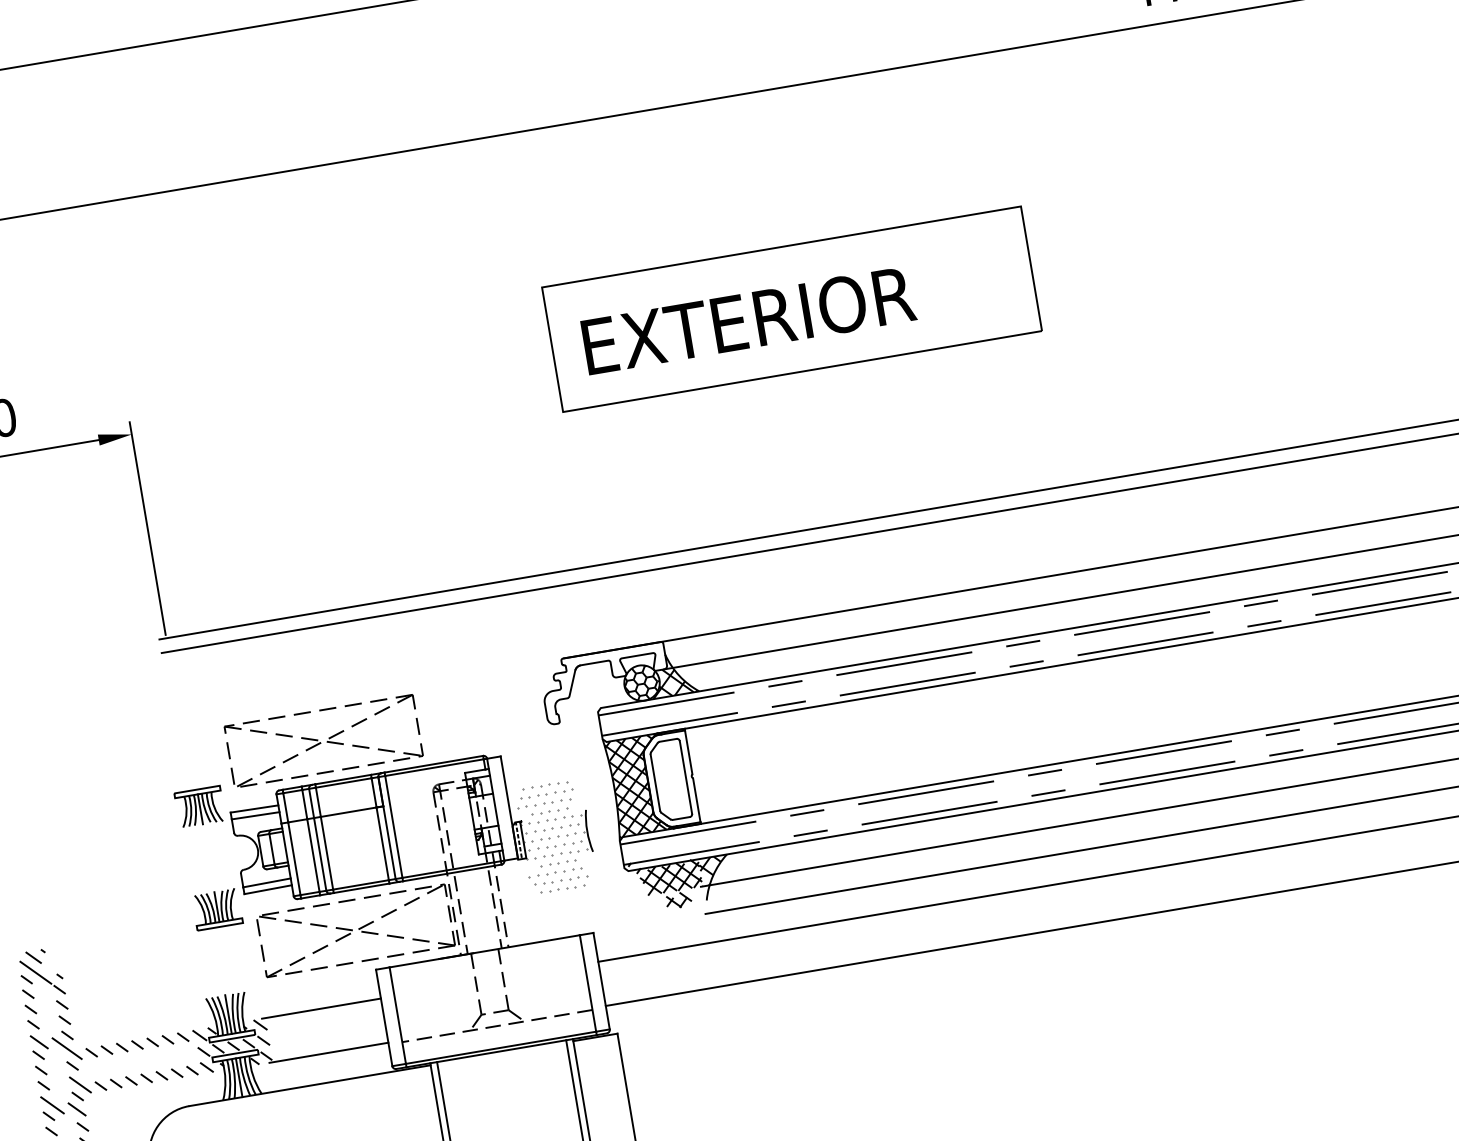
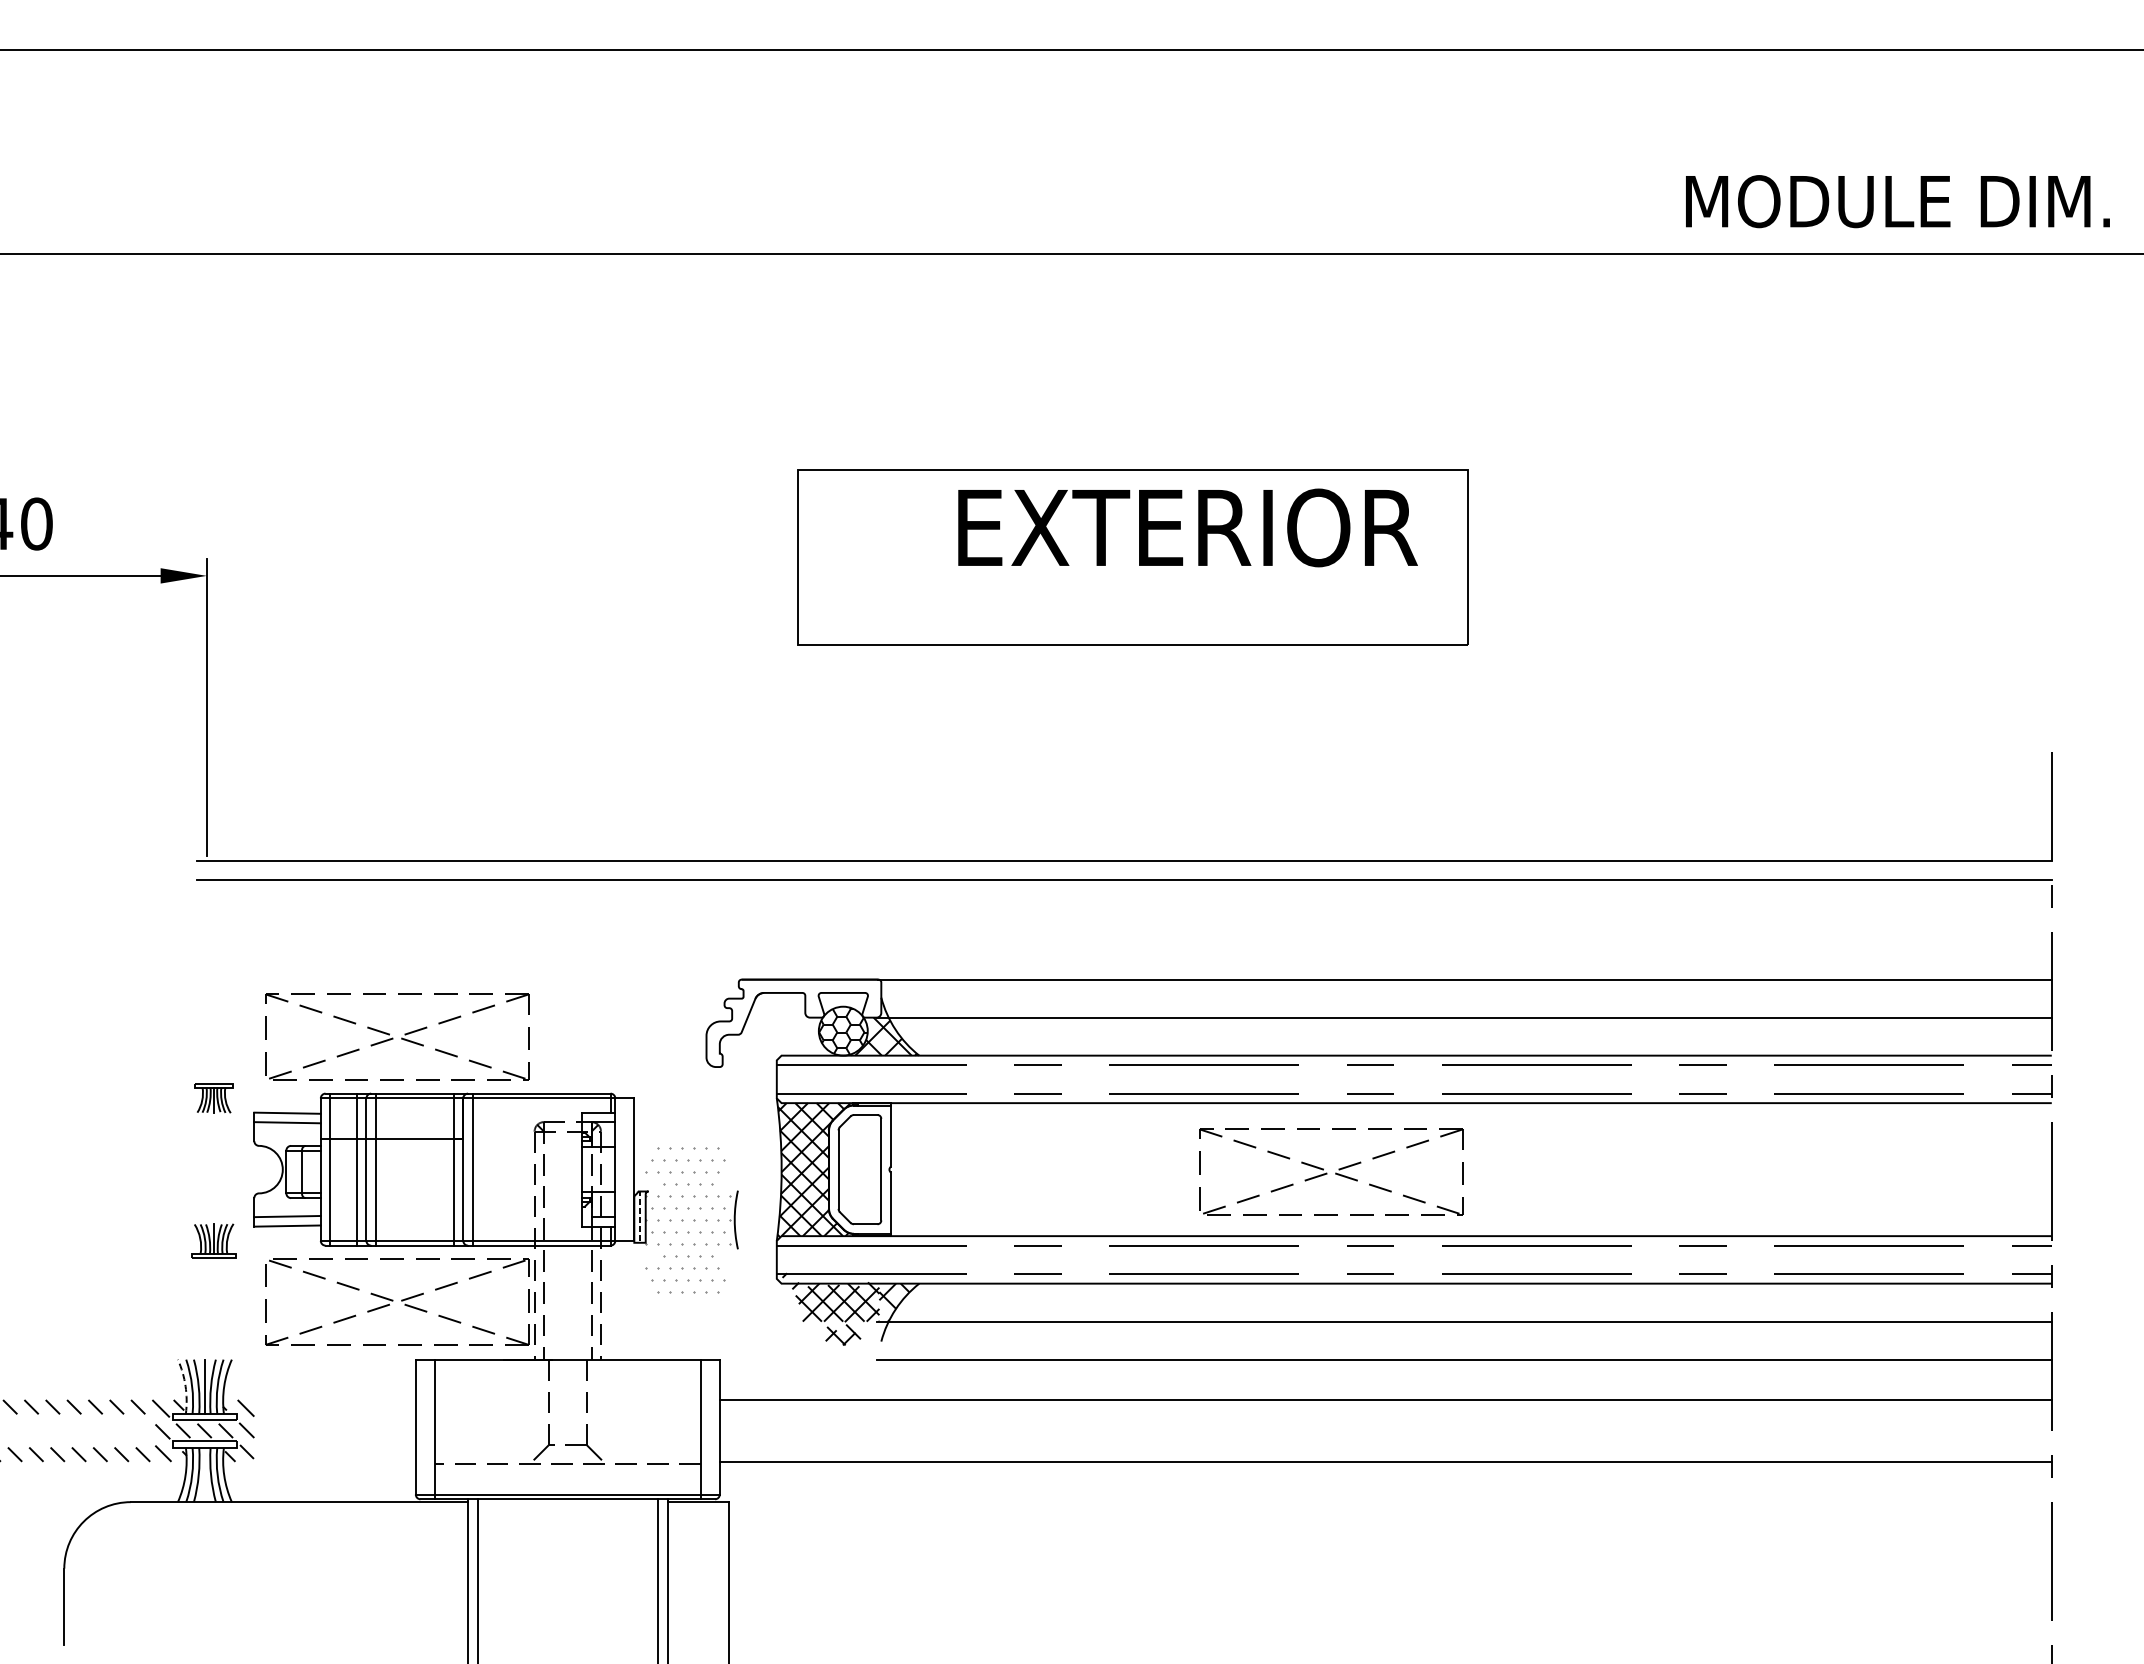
text: (748, 320) -> (1187, 527), moved
part: (1008, 724) -> (1331, 1171), added
part: (199, 807) -> (213, 1098), size x0.6
part: (217, 909) -> (213, 1241), size x0.7
line: (321, 1009) -> (332, 1400), removed
arc: (214, 1016) -> (185, 1386), solid -> dashed
line: (328, 1052) -> (332, 1461), removed
line: (238, 1077) -> (204, 1474), removed

